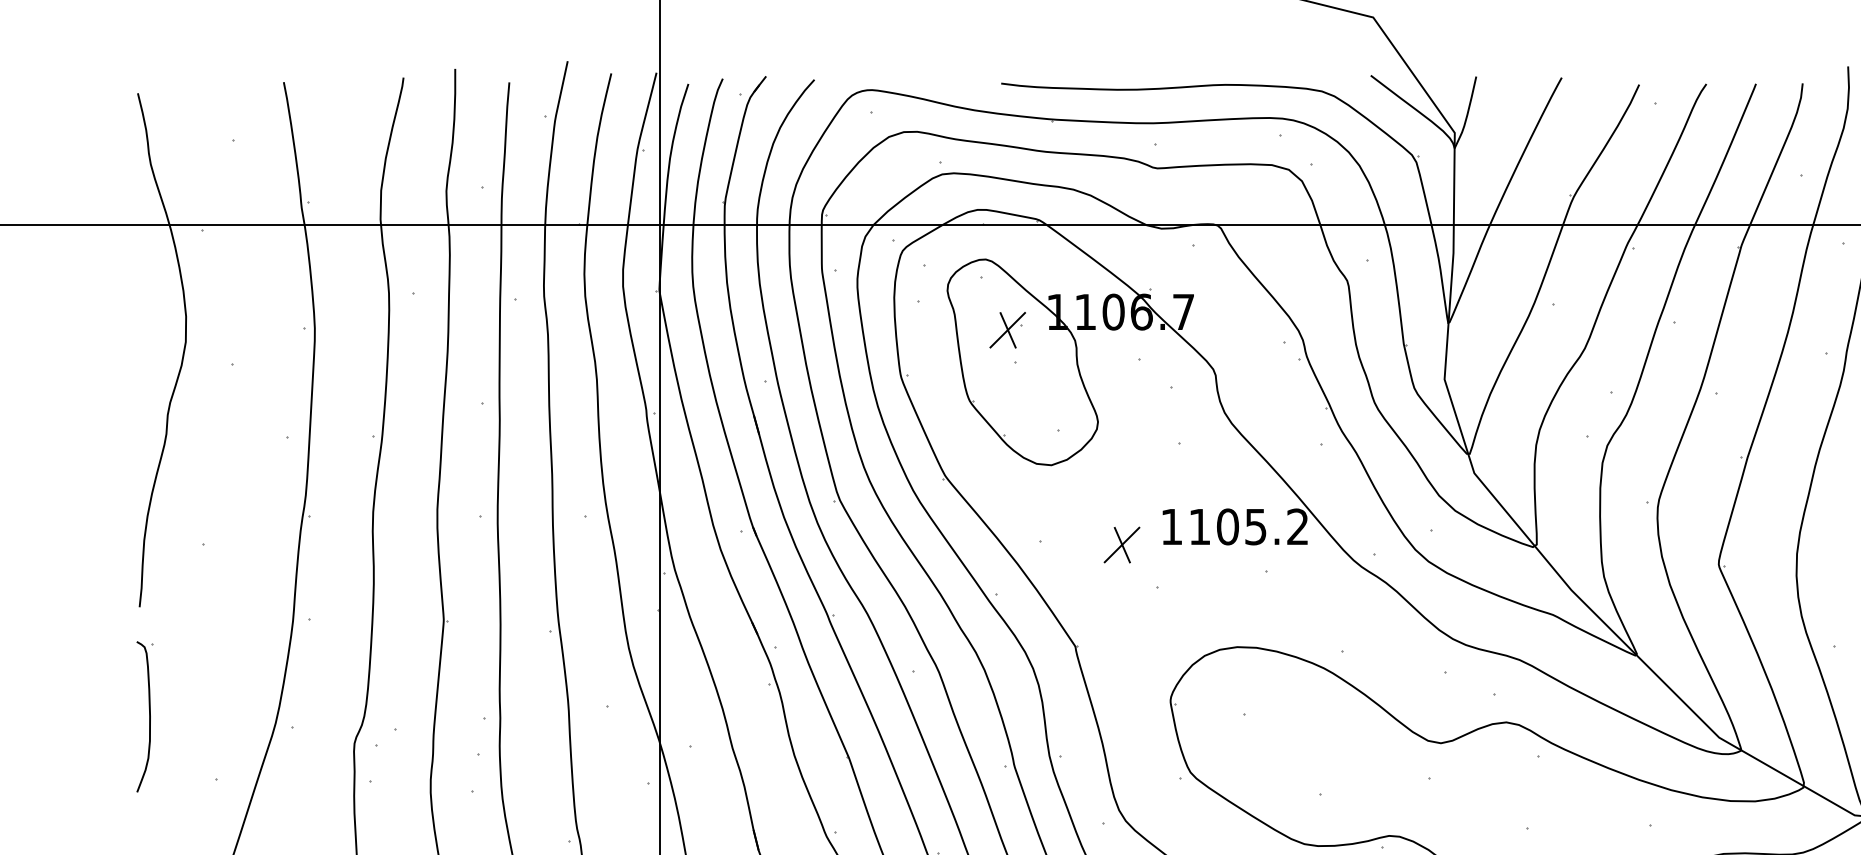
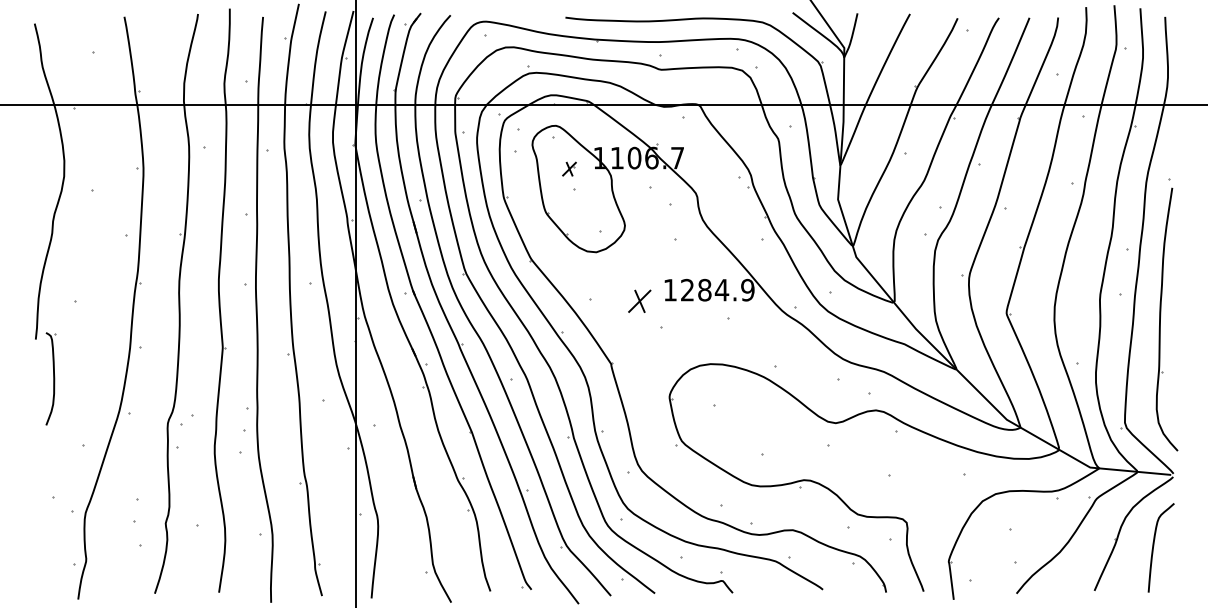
part: (1007, 328) -> (569, 168), size x0.6
text: (1248, 525) -> (717, 289), 1105.2 -> 1284.9
part: (144, 716) -> (50, 378), moved

